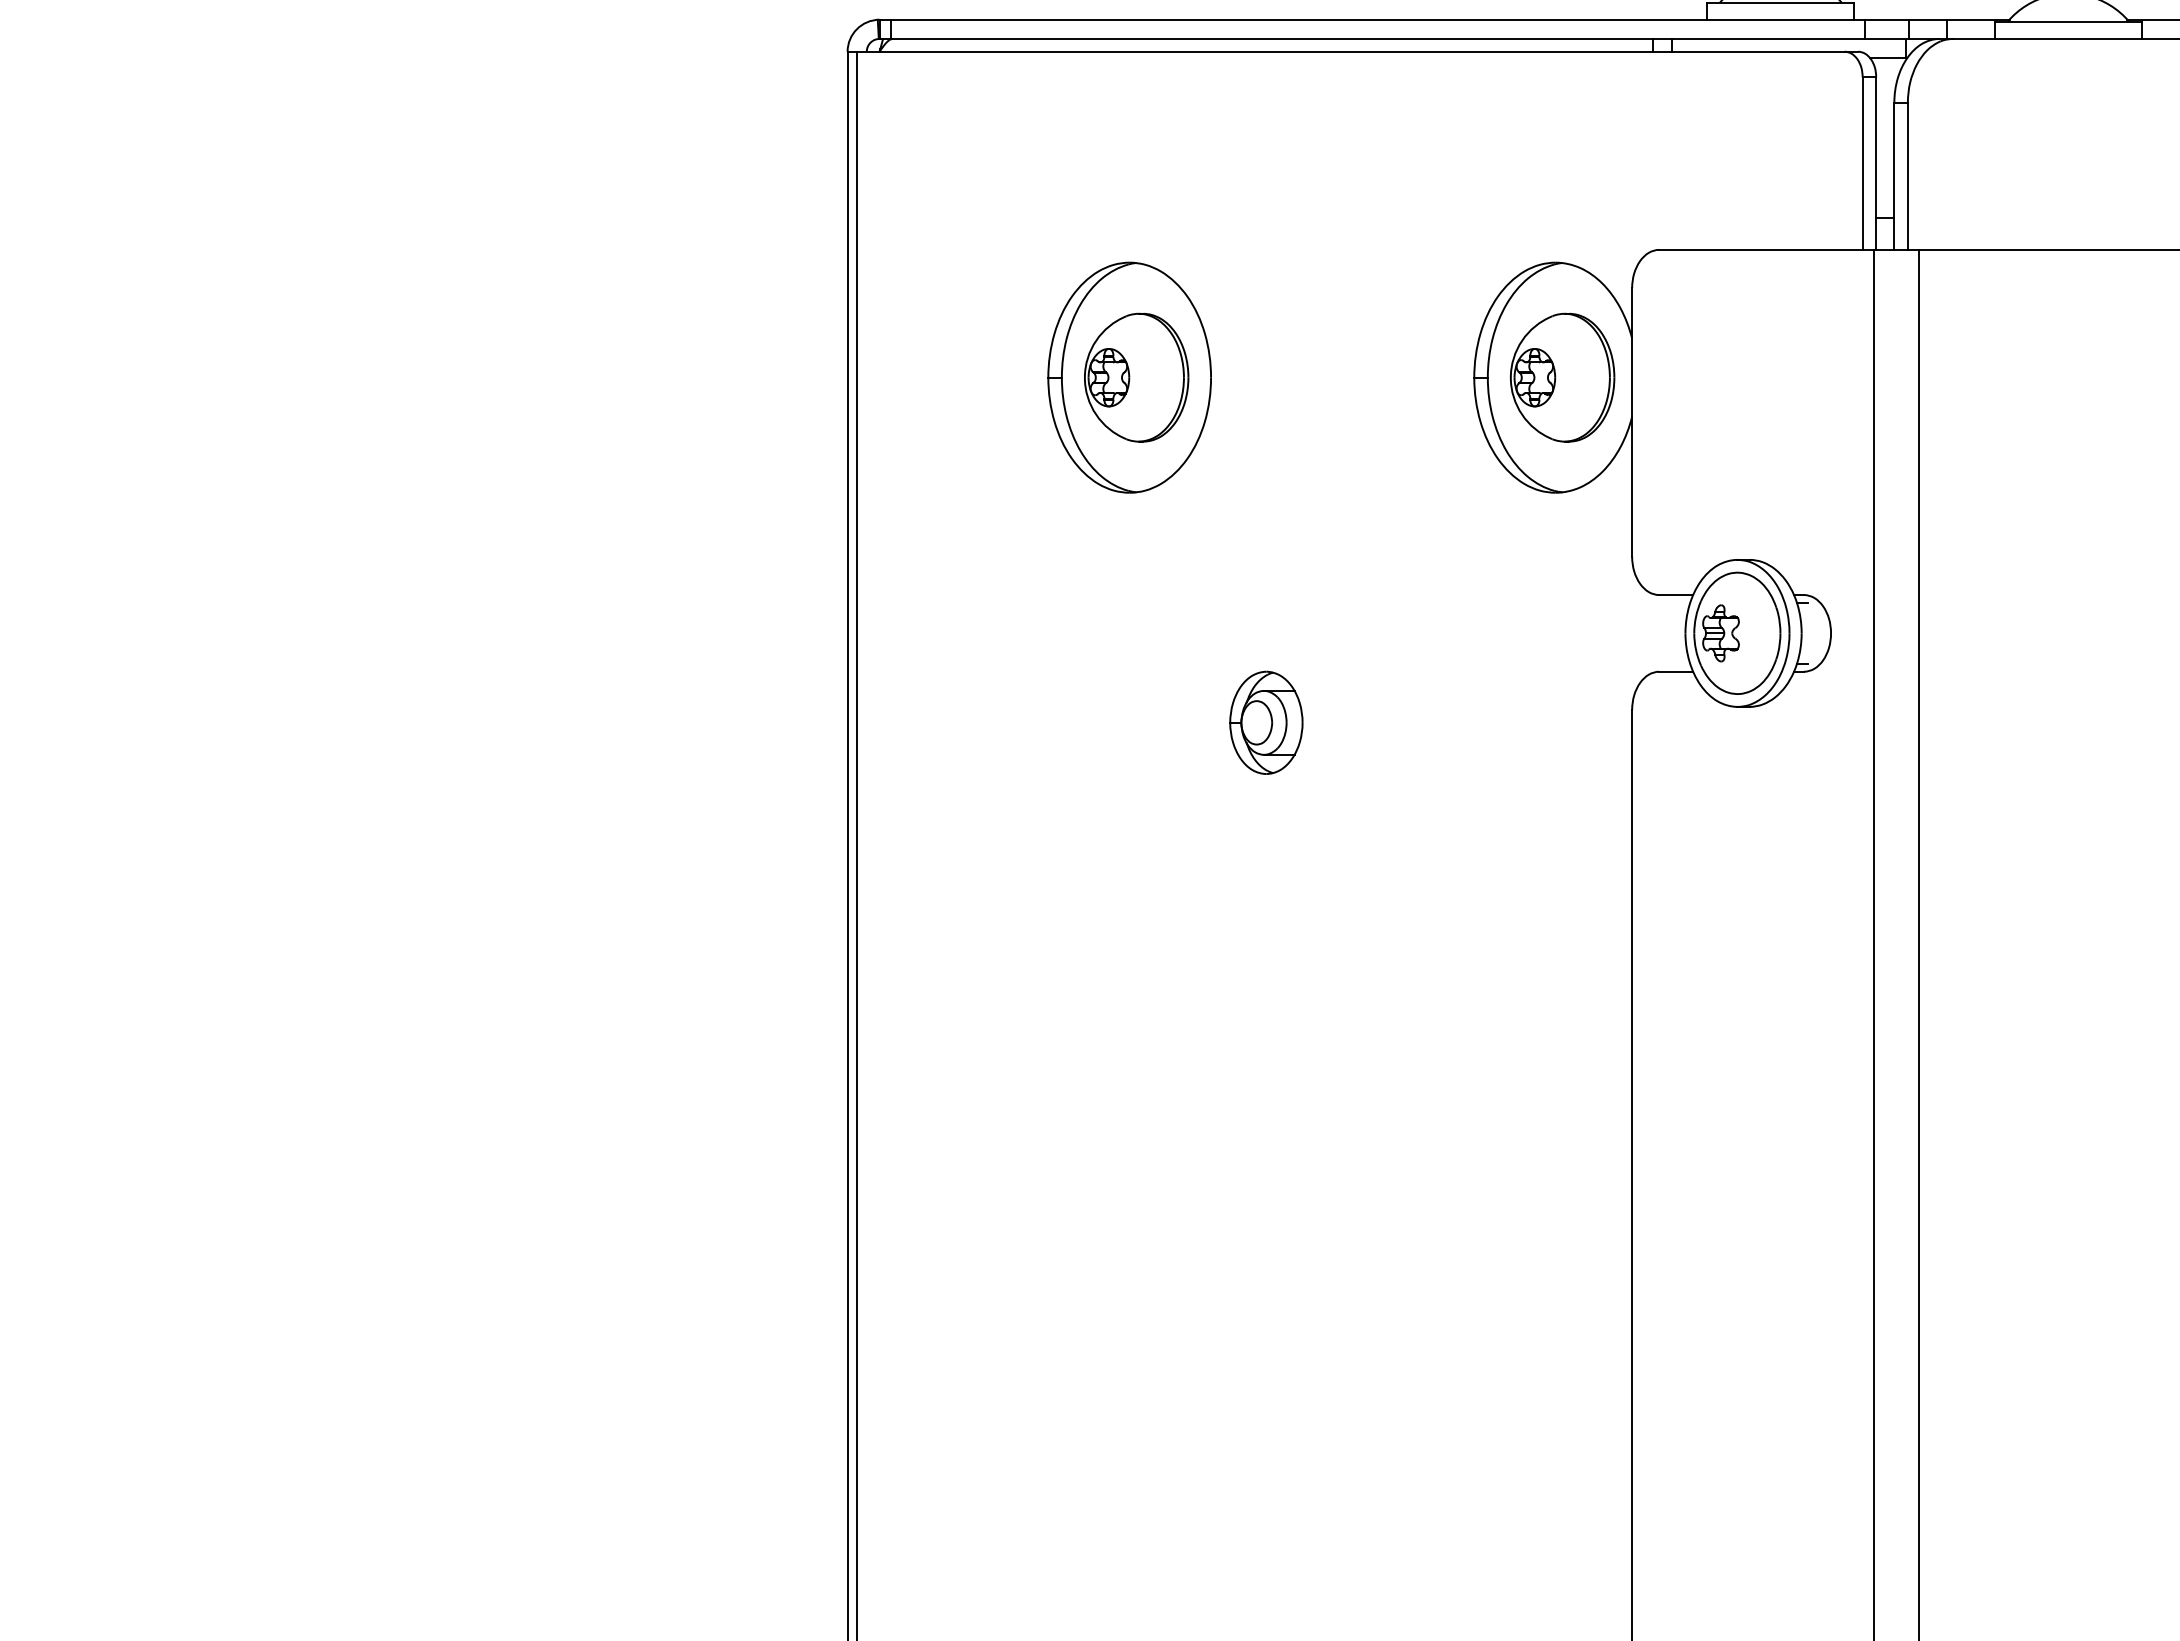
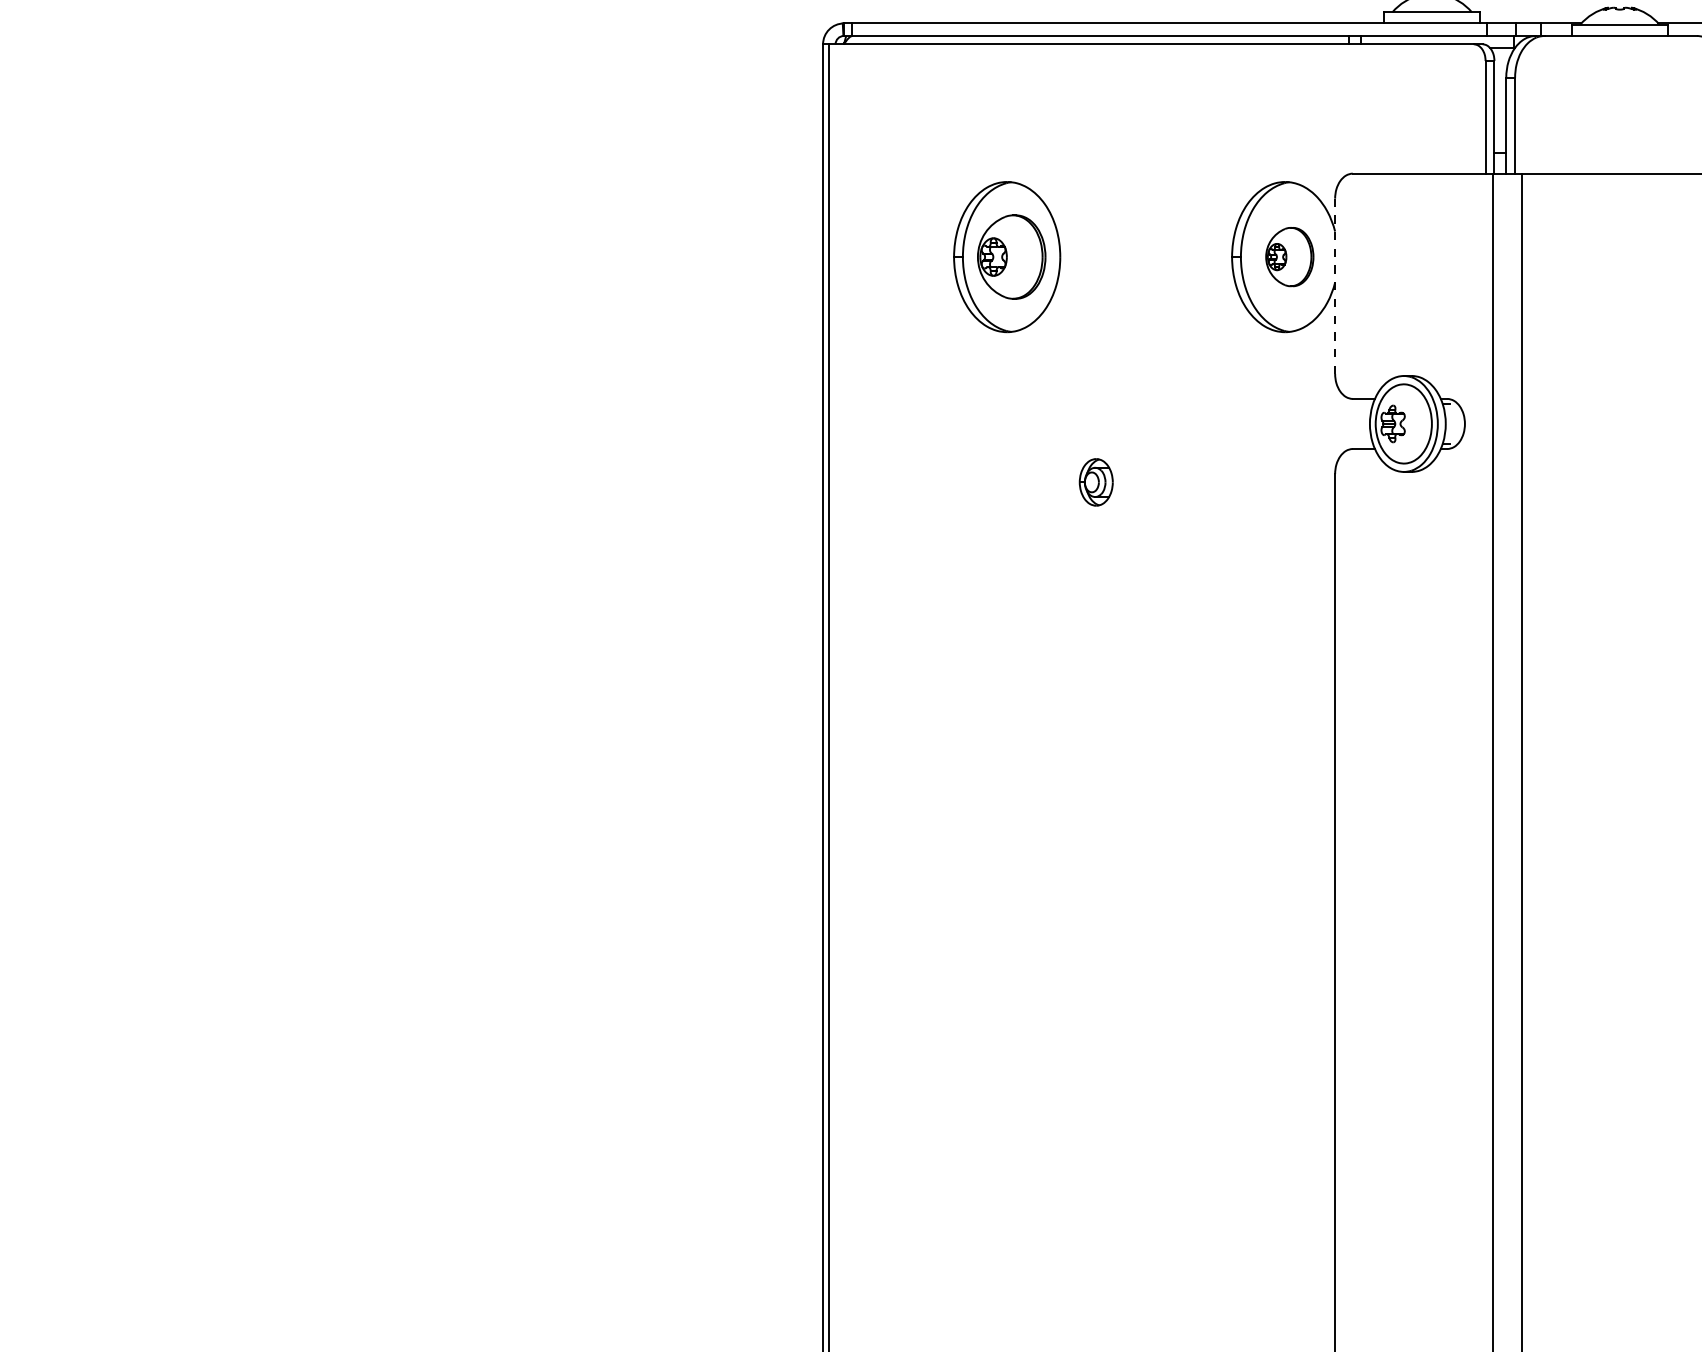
part: (1562, 376) -> (1289, 256), size x0.7
line: (1632, 422) -> (1335, 286), solid -> dashed
part: (1264, 723) -> (1095, 482), size x0.7

